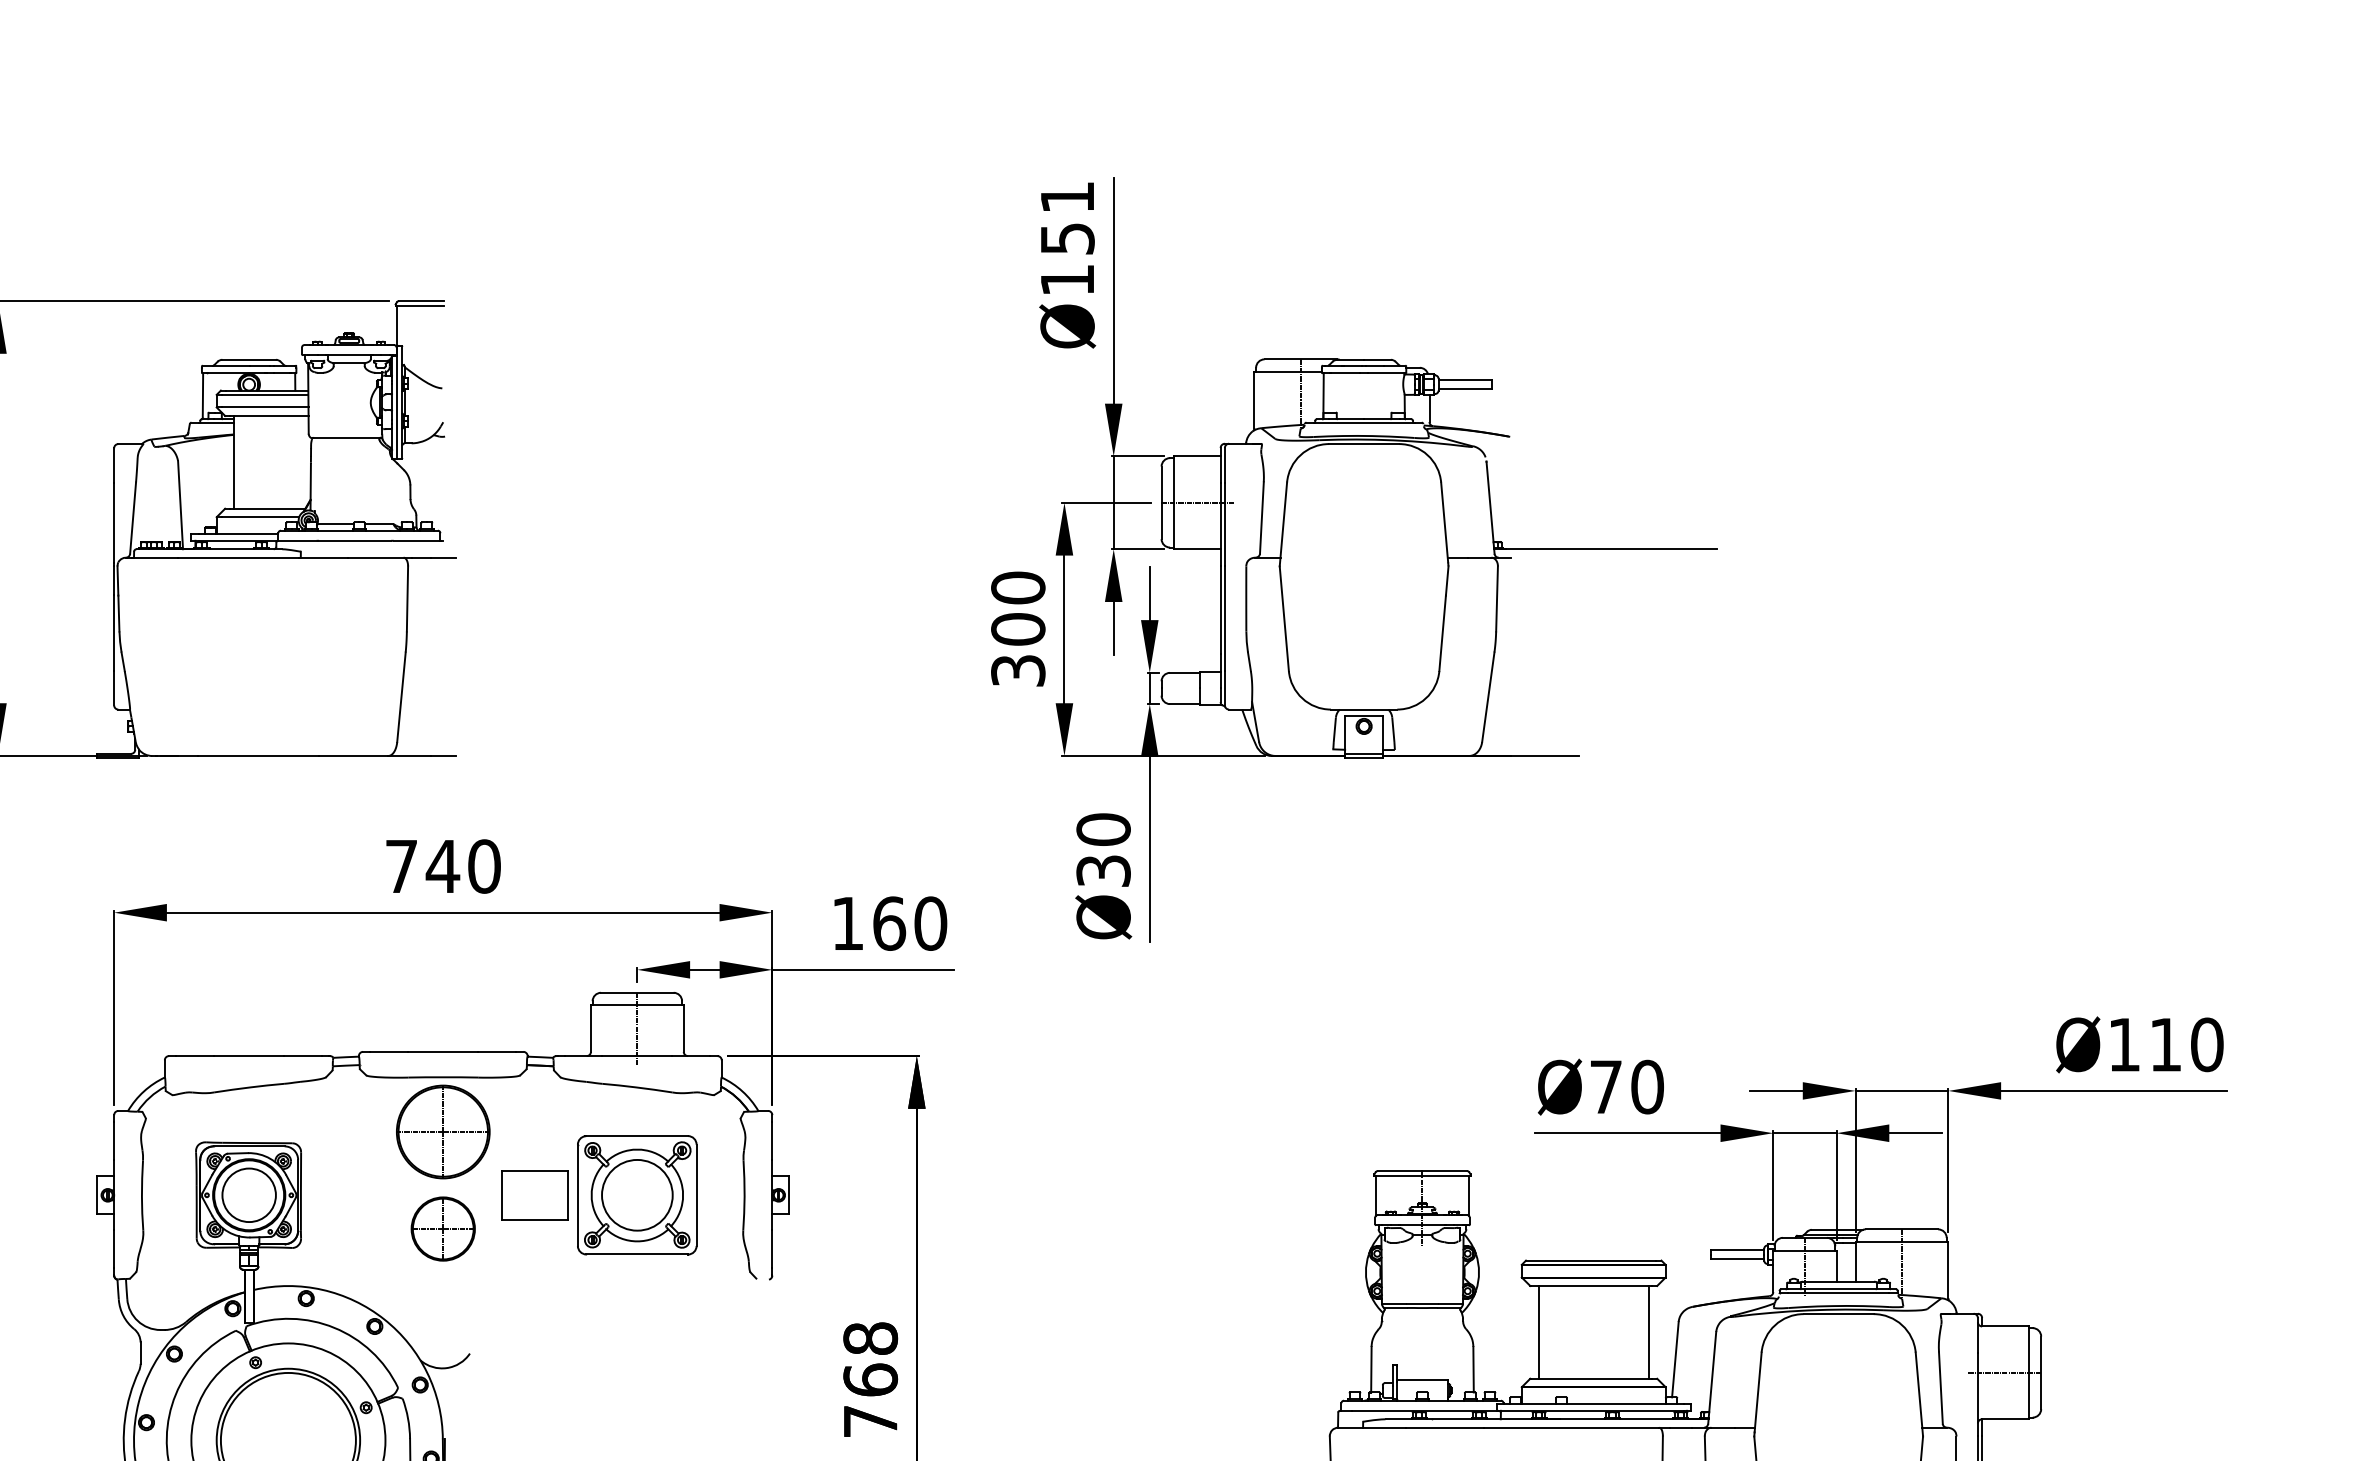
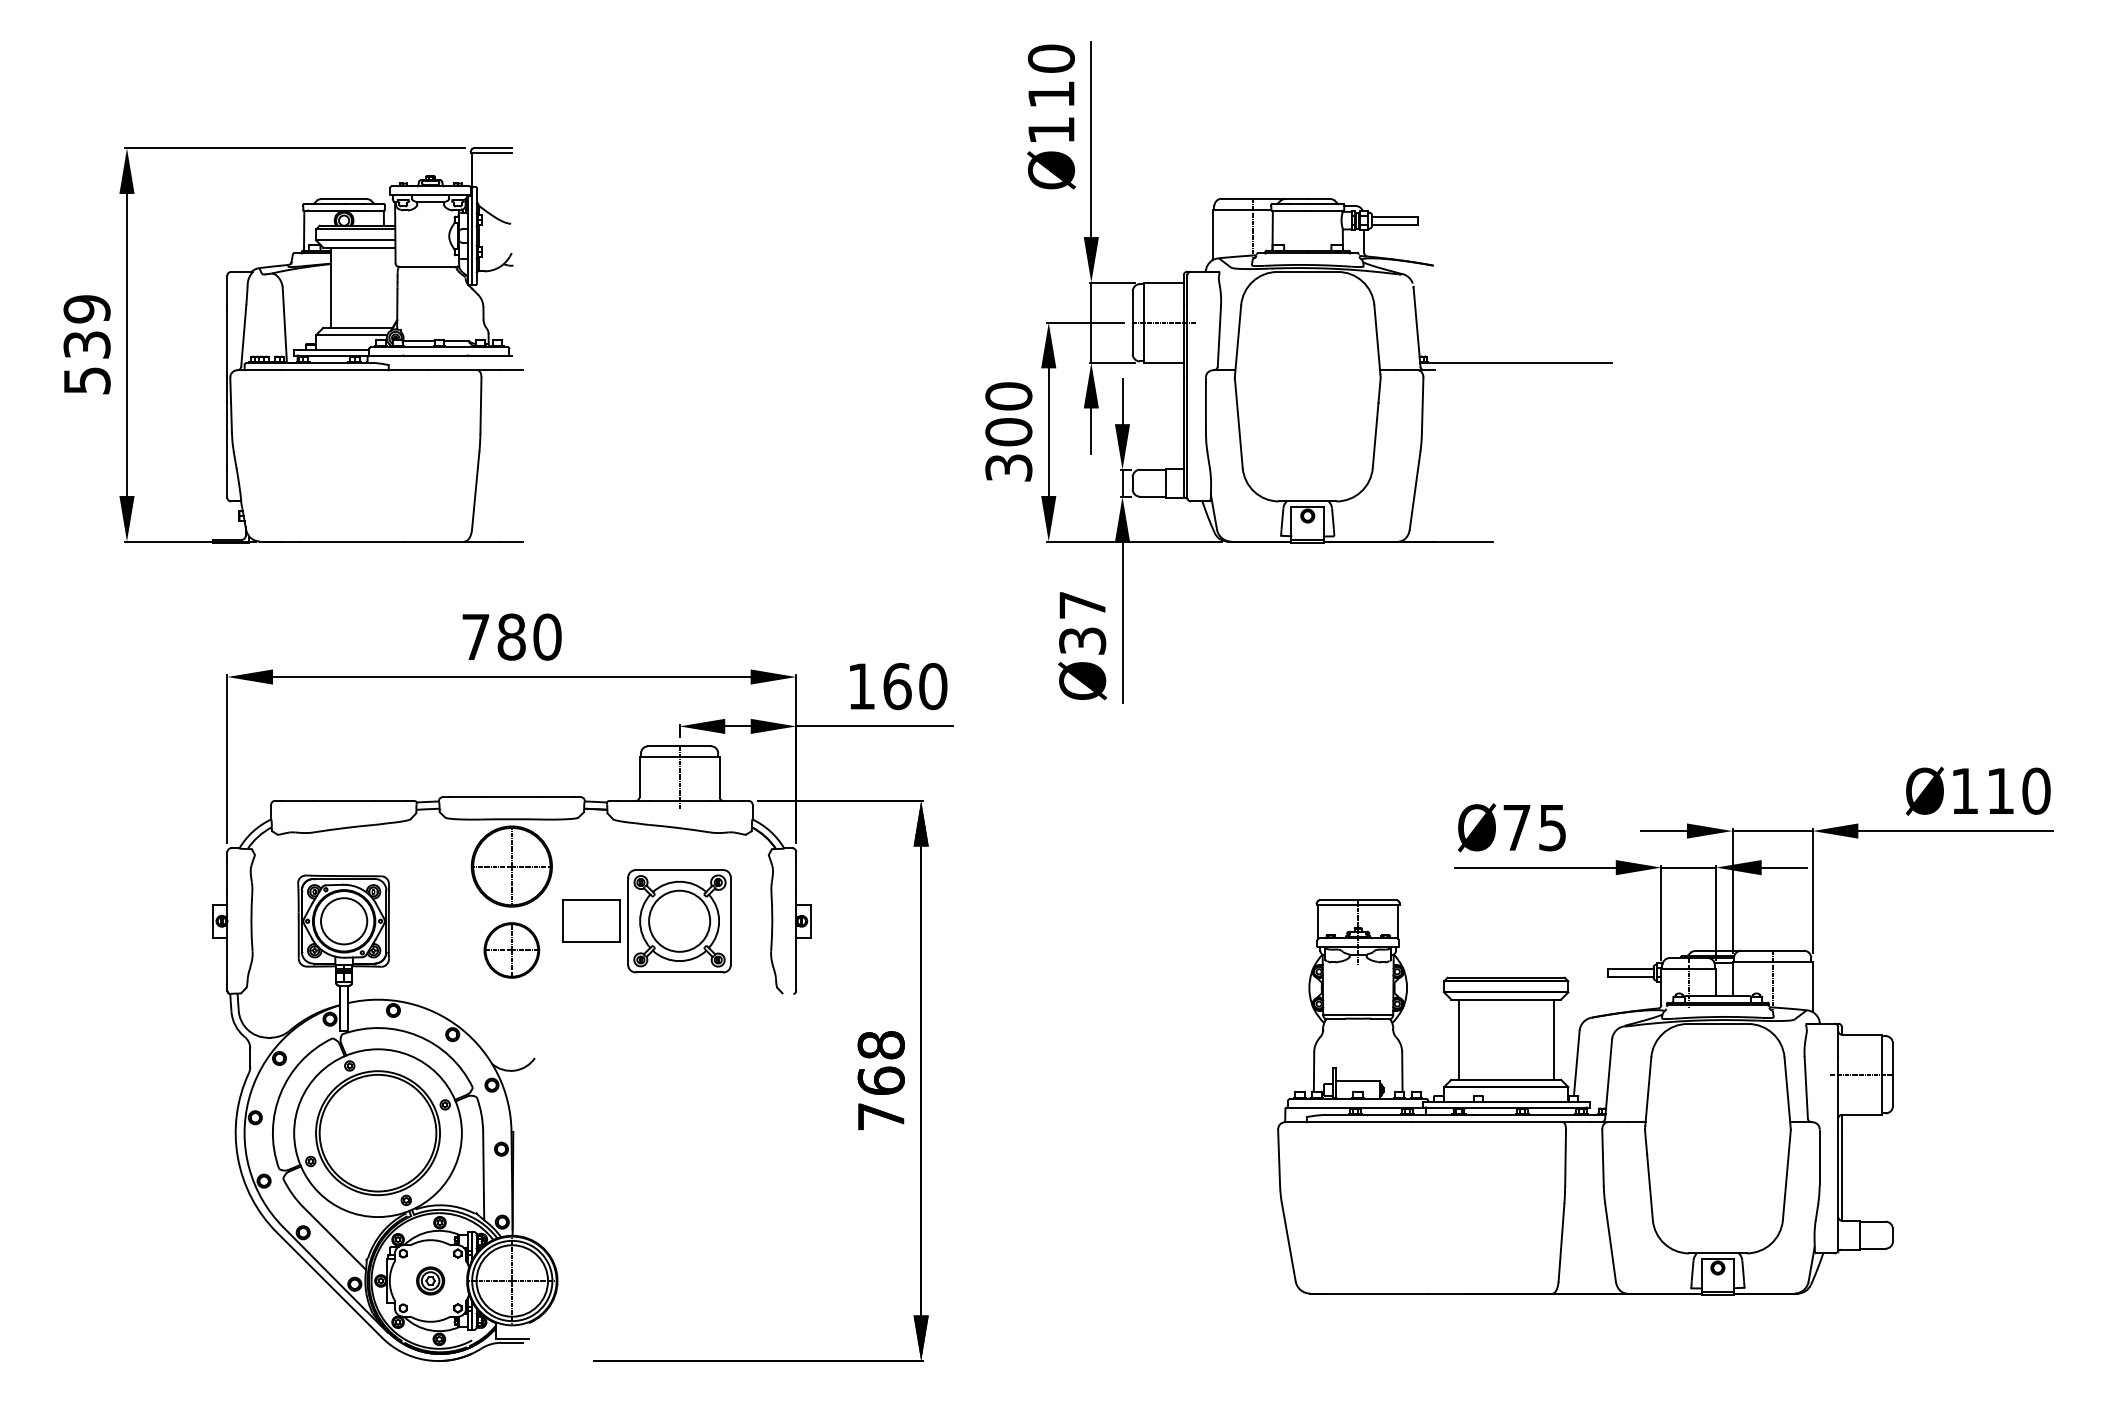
text: (1067, 217) -> (1051, 76), Ø151 -> Ø110
text: (1103, 829) -> (1082, 605), Ø30 -> Ø37
text: (442, 865) -> (511, 636), 740 -> 780
text: (1647, 1086) -> (1552, 827), Ø70 -> Ø75

